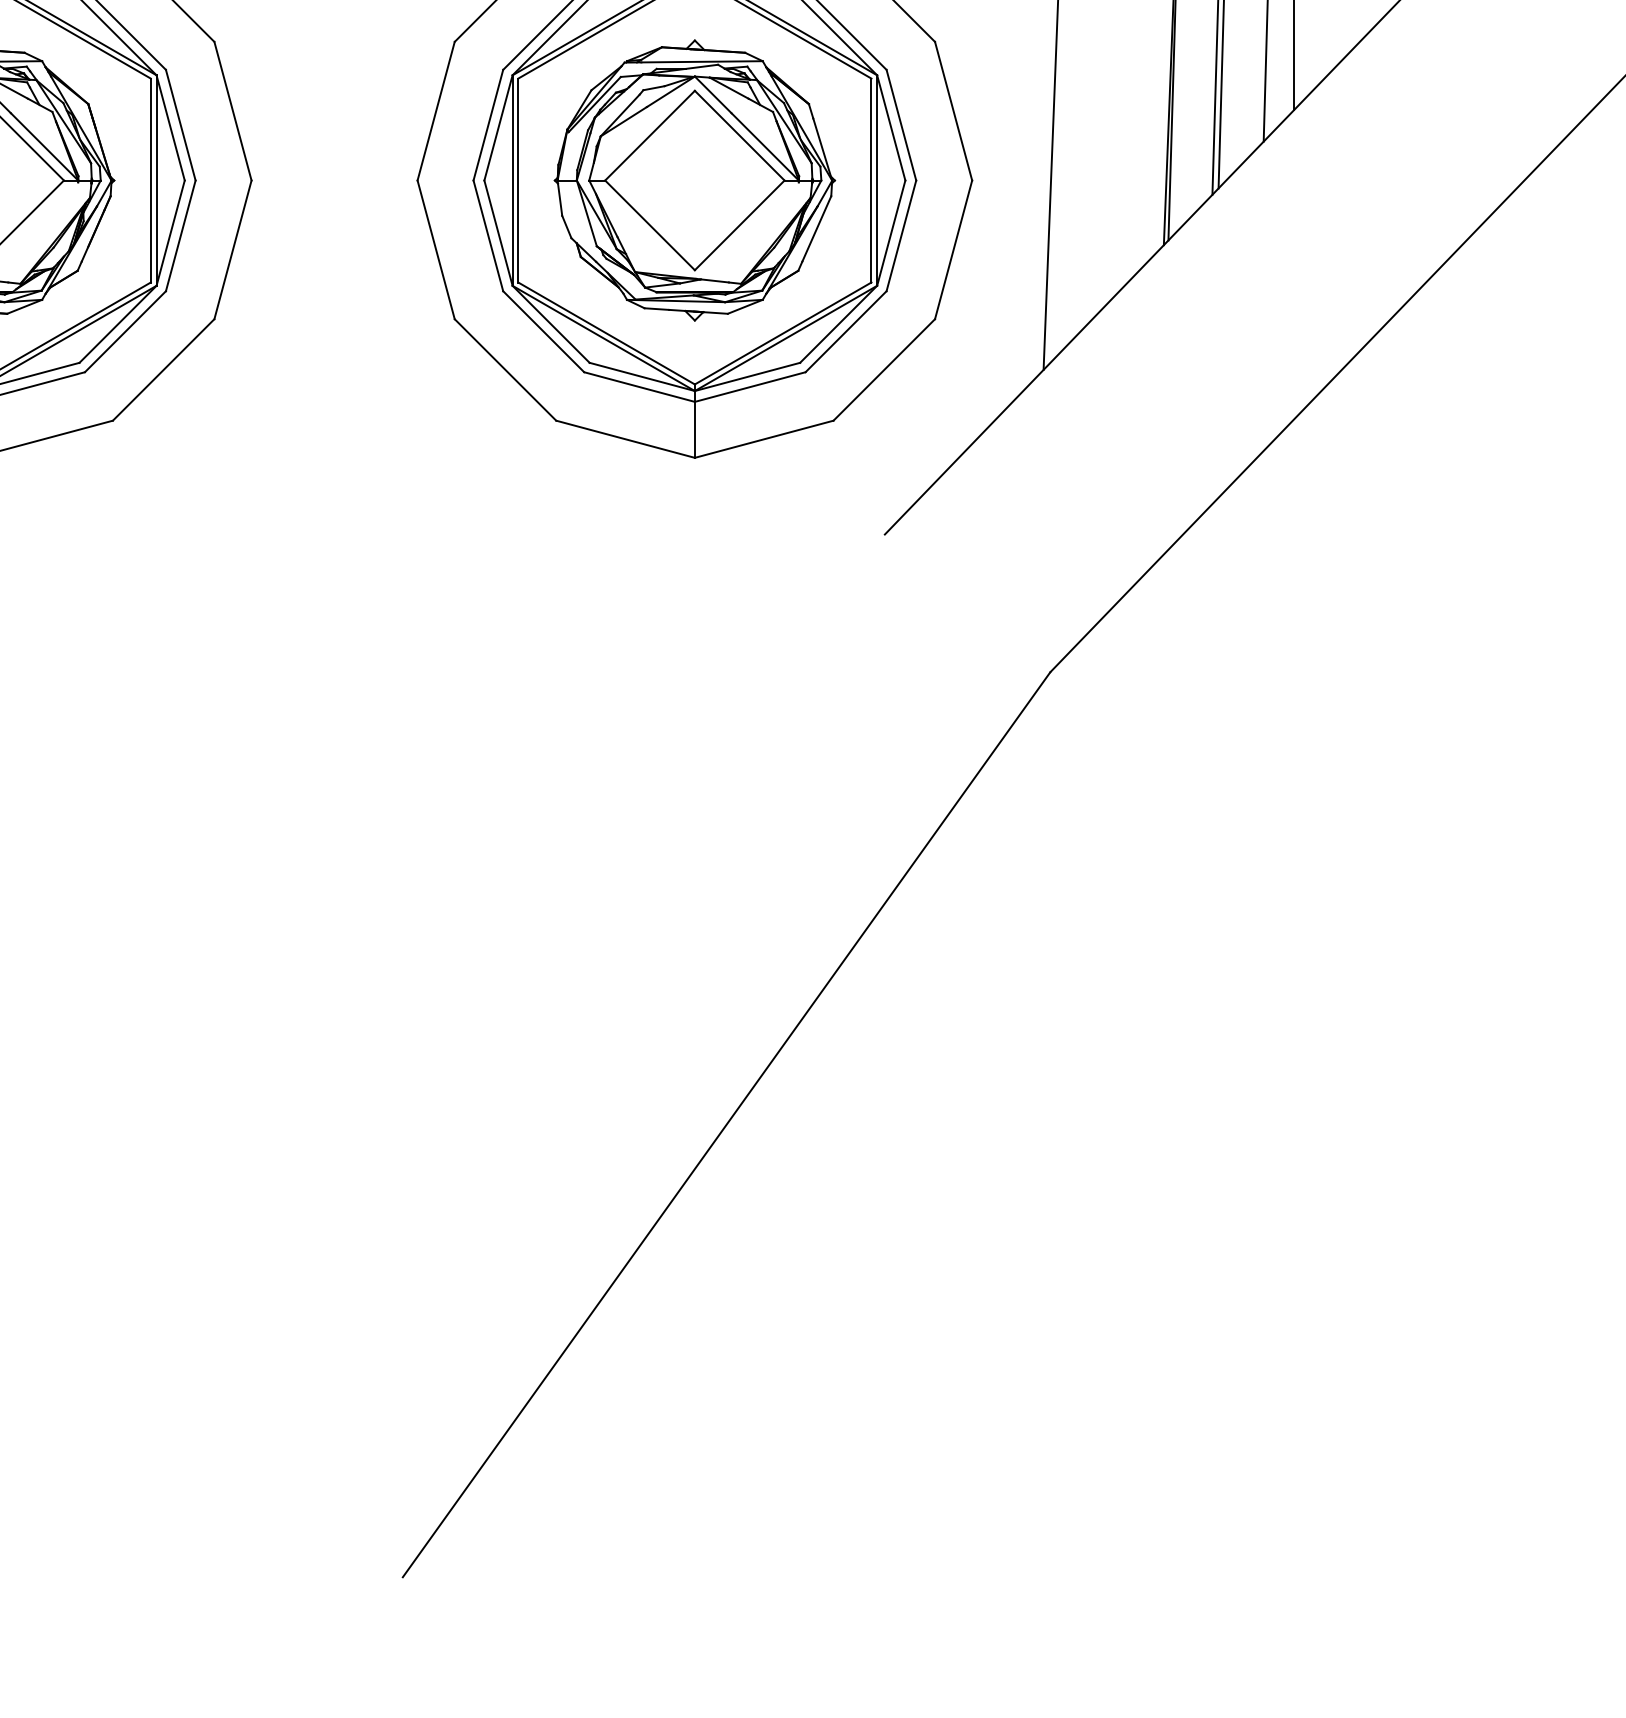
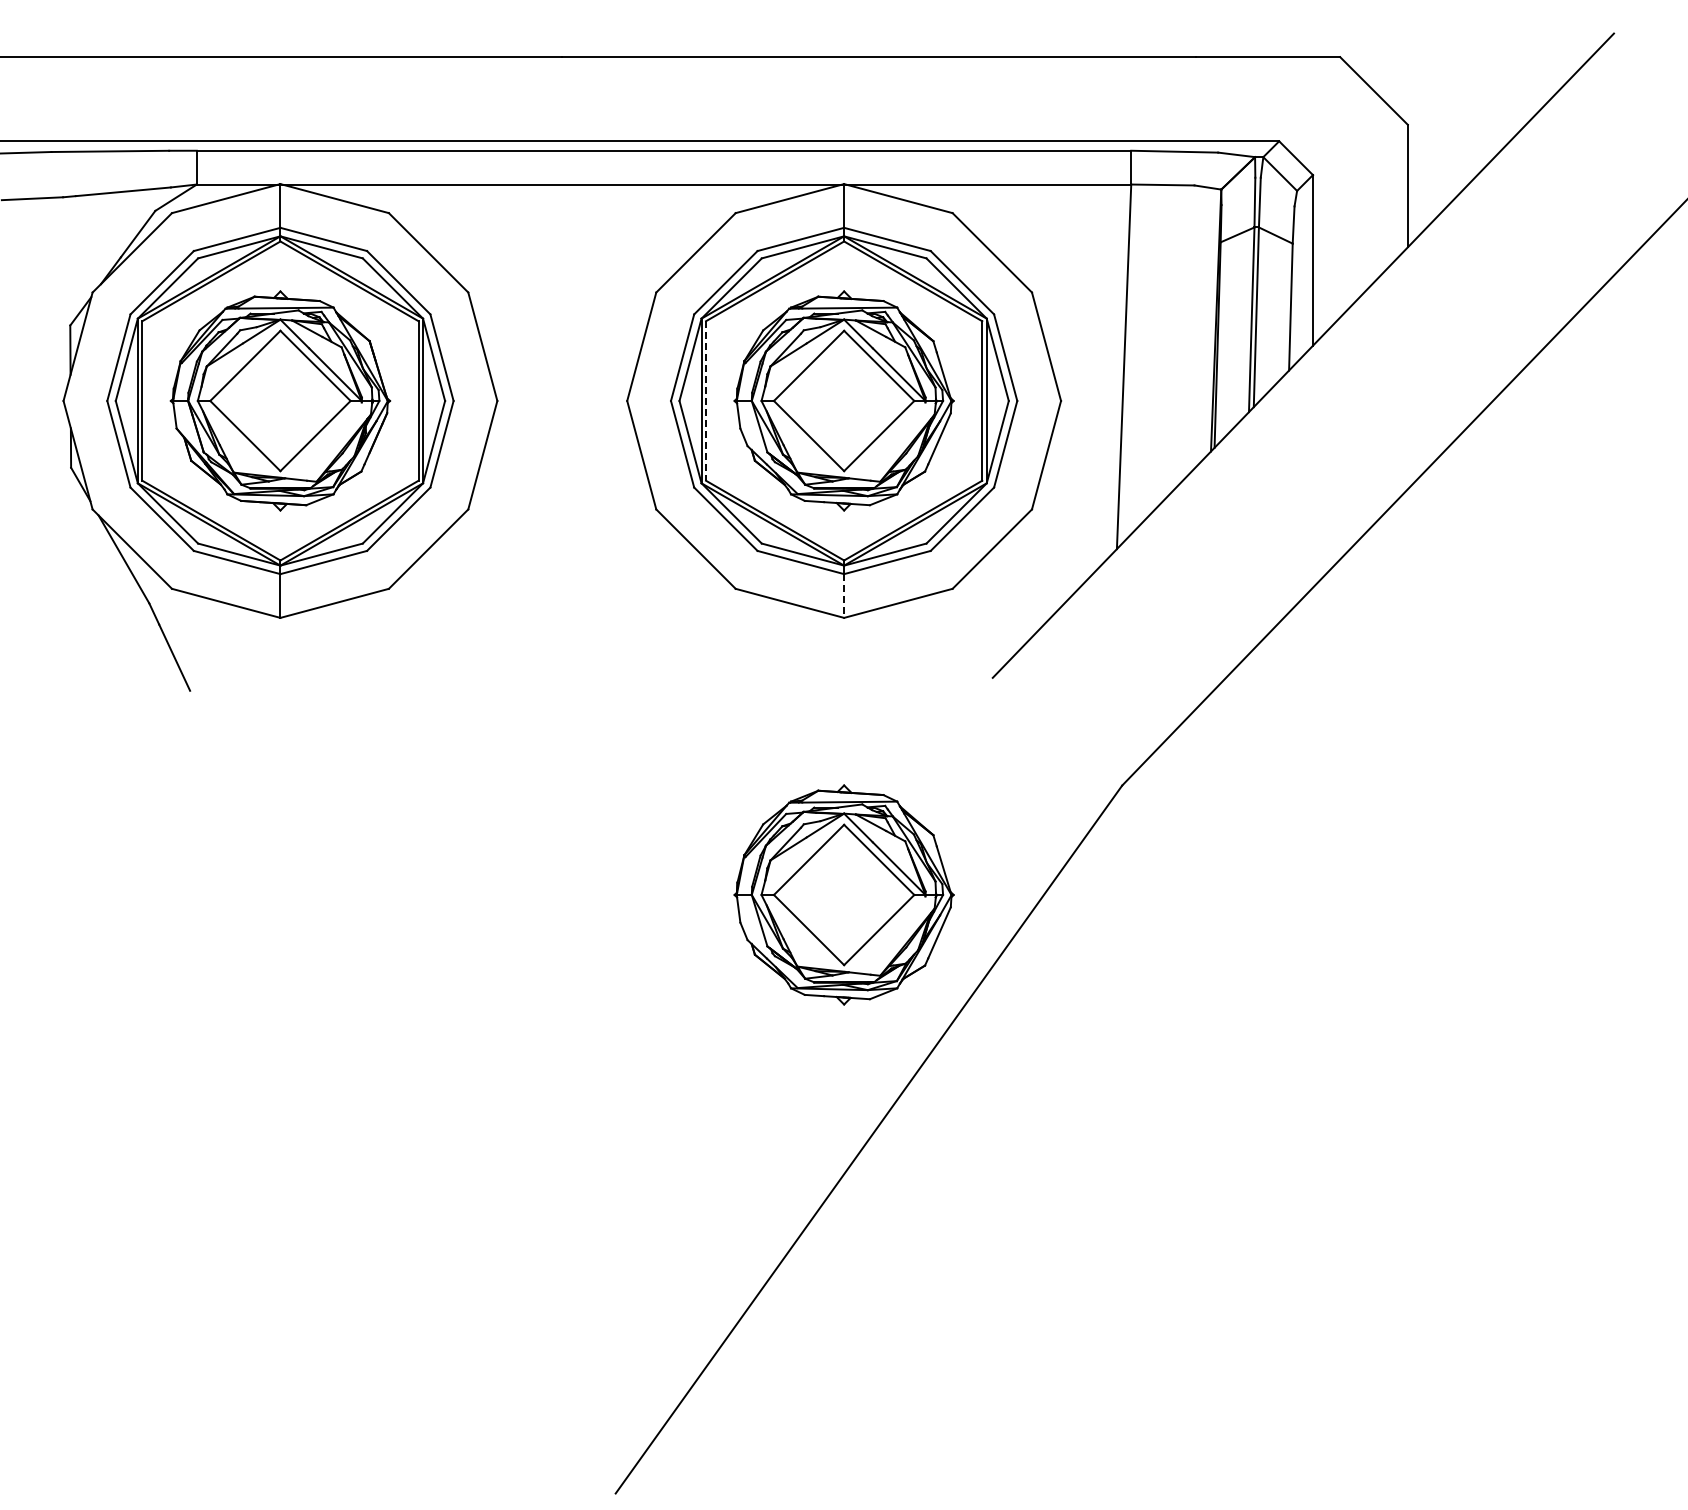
line: (518, 179) -> (706, 400), solid -> dashed
line: (695, 430) -> (844, 596), solid -> dashed
part: (694, 811) -> (843, 894), added

